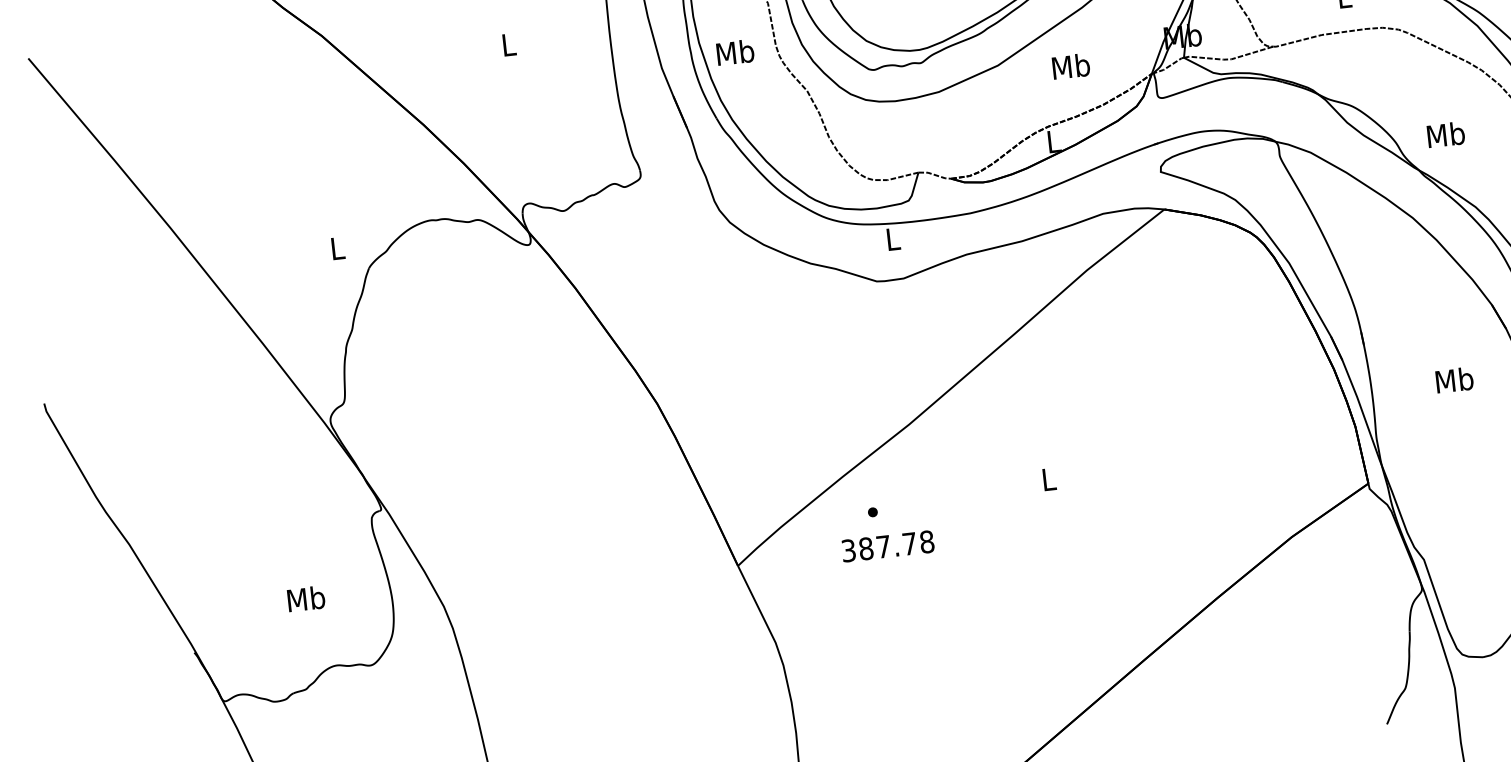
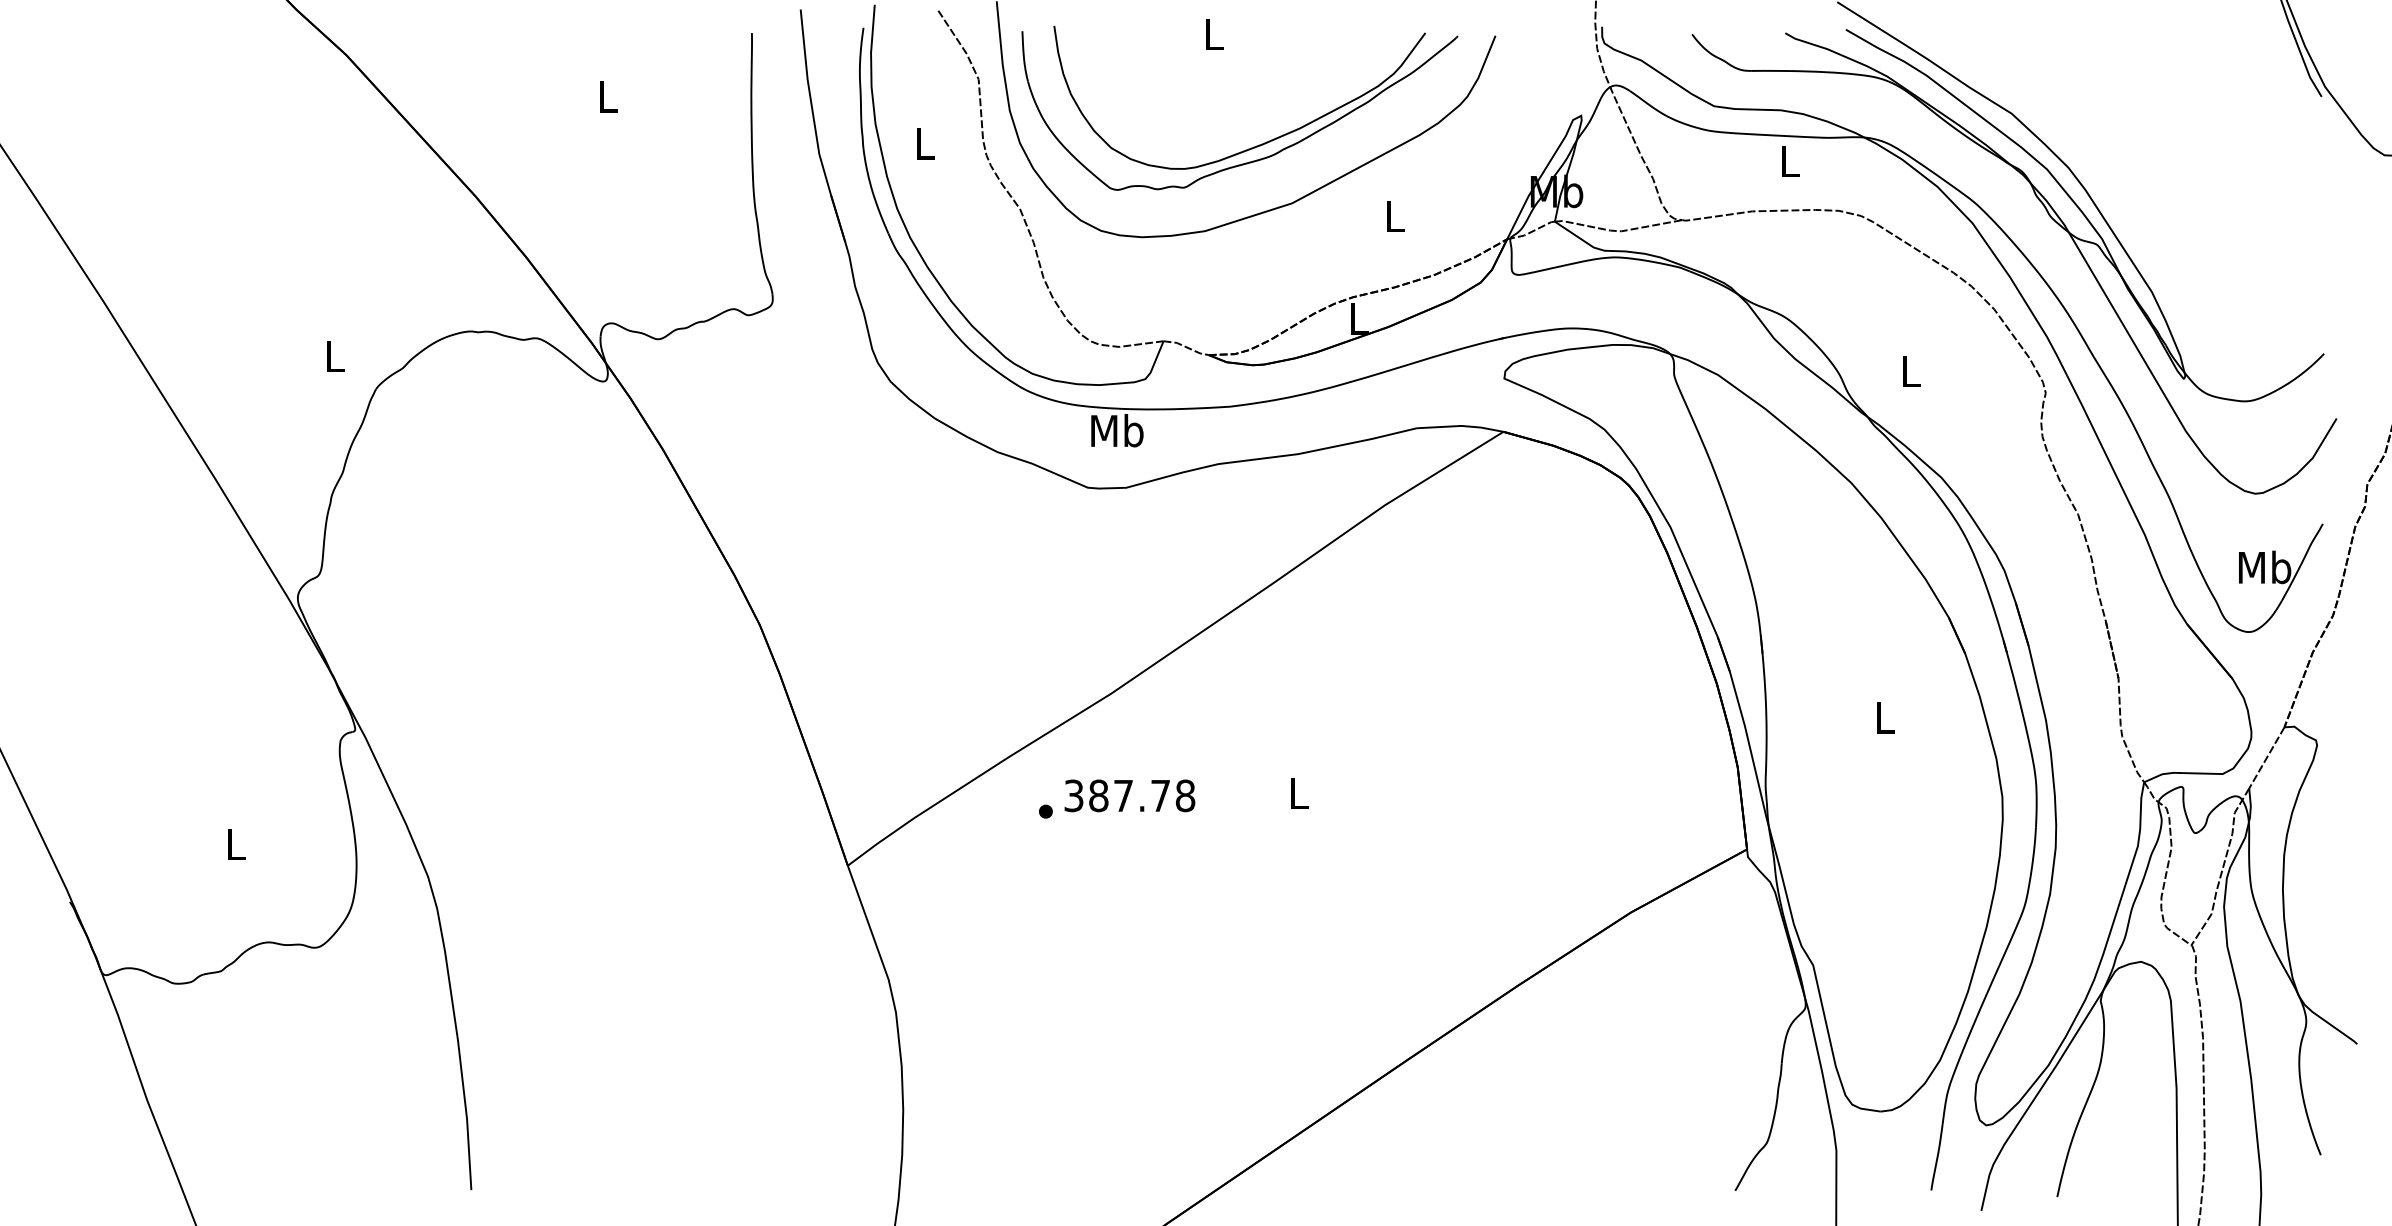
text: (735, 52) -> (925, 143), Mb -> L
text: (1070, 66) -> (1394, 215), Mb -> L
text: (1446, 134) -> (1911, 370), Mb -> L
text: (893, 238) -> (1117, 430), L -> Mb
text: (1454, 380) -> (1884, 717), Mb -> L
text: (887, 546) -> (1129, 795), moved
text: (306, 598) -> (235, 843), Mb -> L

